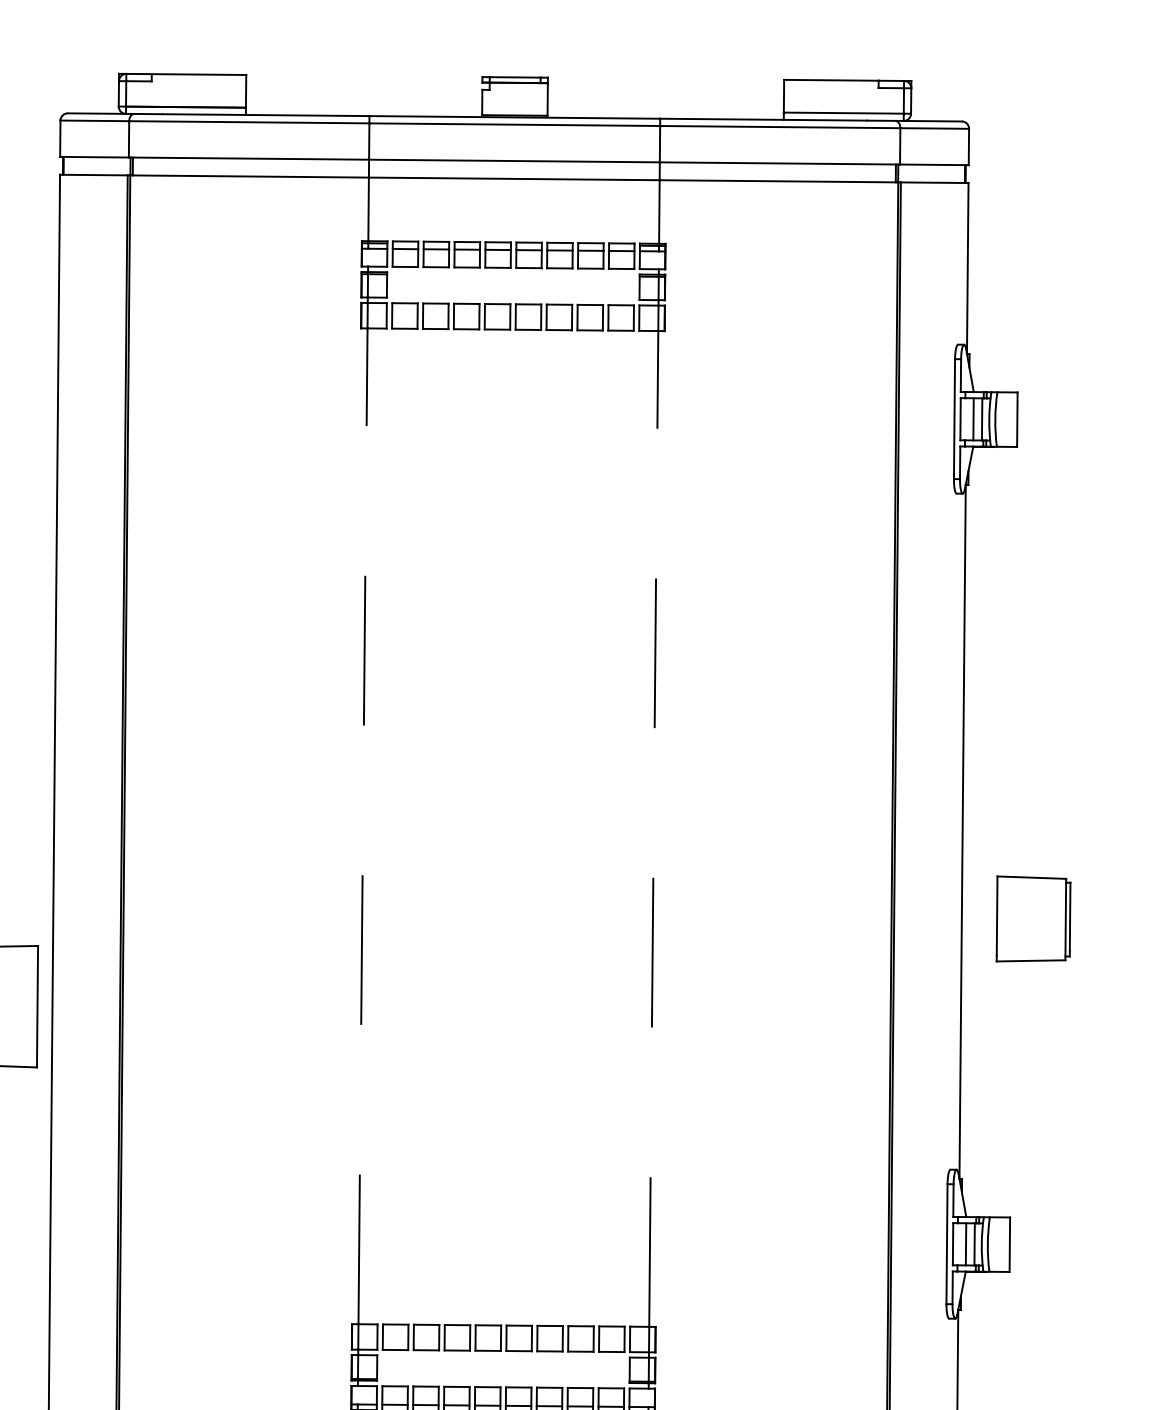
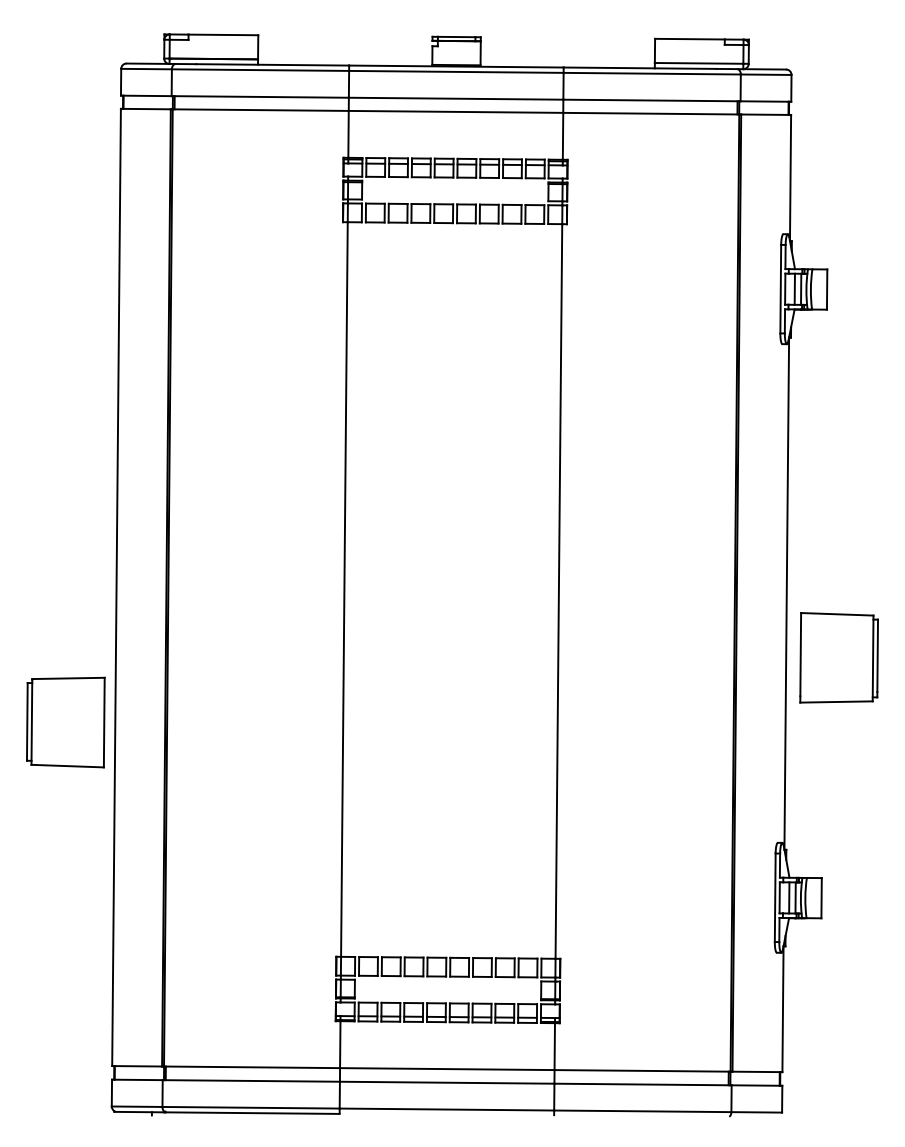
line: (363, 826) -> (344, 589), dashed -> solid
line: (653, 827) -> (558, 590), dashed -> solid
part: (1032, 918) -> (838, 657), size x1.43

